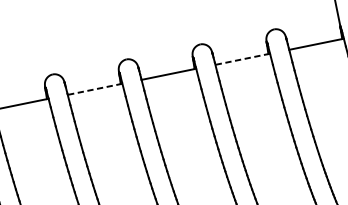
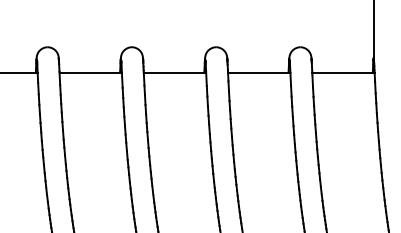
line: (242, 59) -> (258, 73), dashed -> solid
line: (94, 89) -> (90, 73), dashed -> solid

